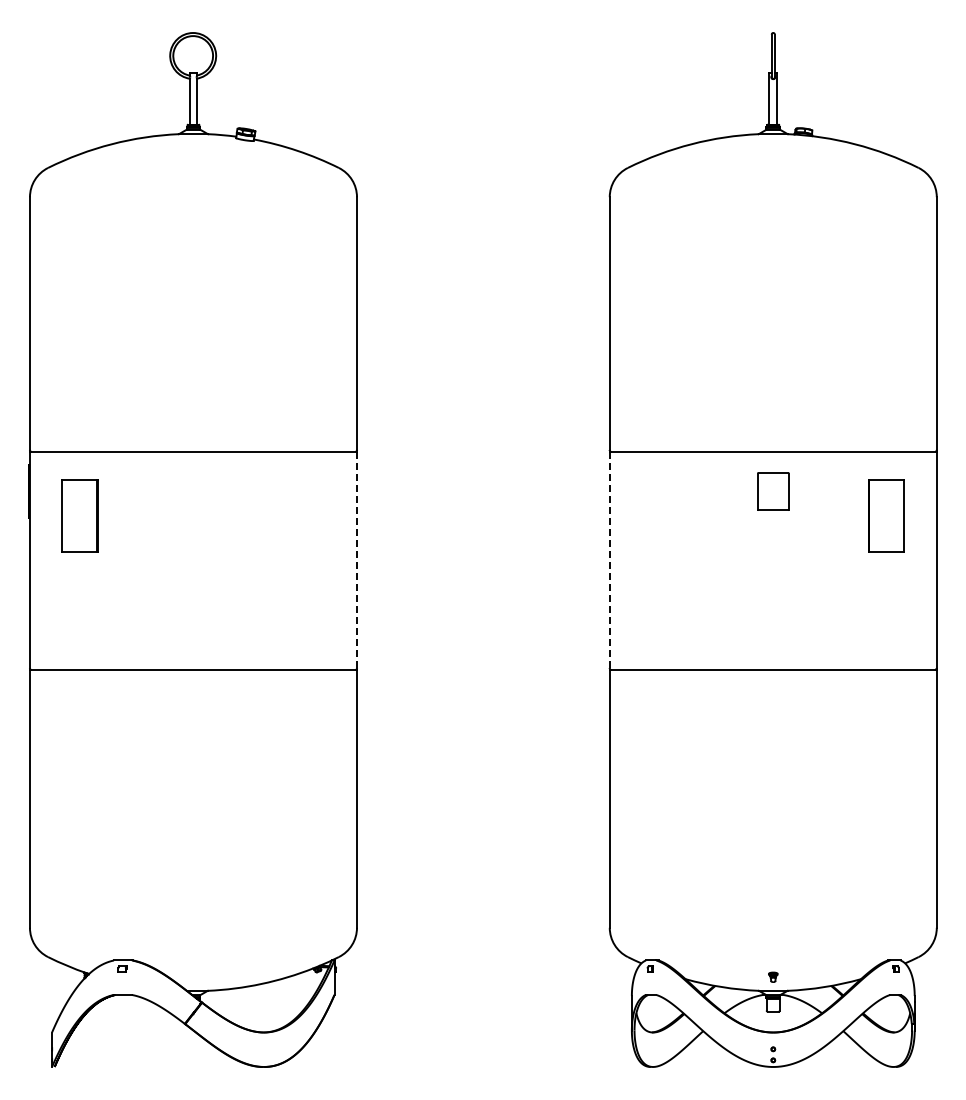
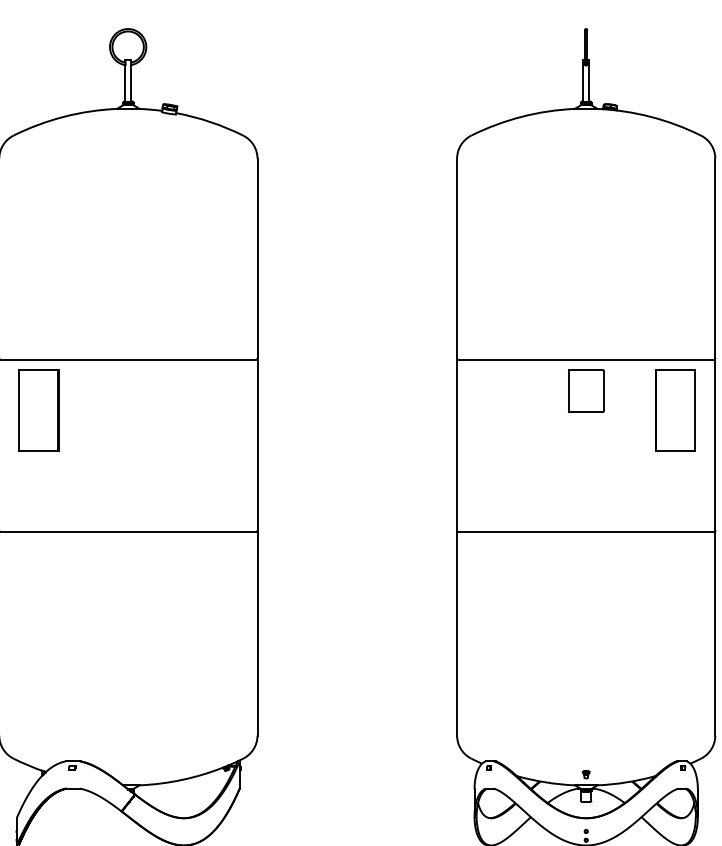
part: (773, 491) -> (586, 391), size x1.43
part: (79, 515) -> (38, 410), size x1.43
part: (886, 515) -> (675, 410), size x1.43
line: (357, 559) -> (257, 444), dashed -> solid
line: (609, 559) -> (456, 444), dashed -> solid

